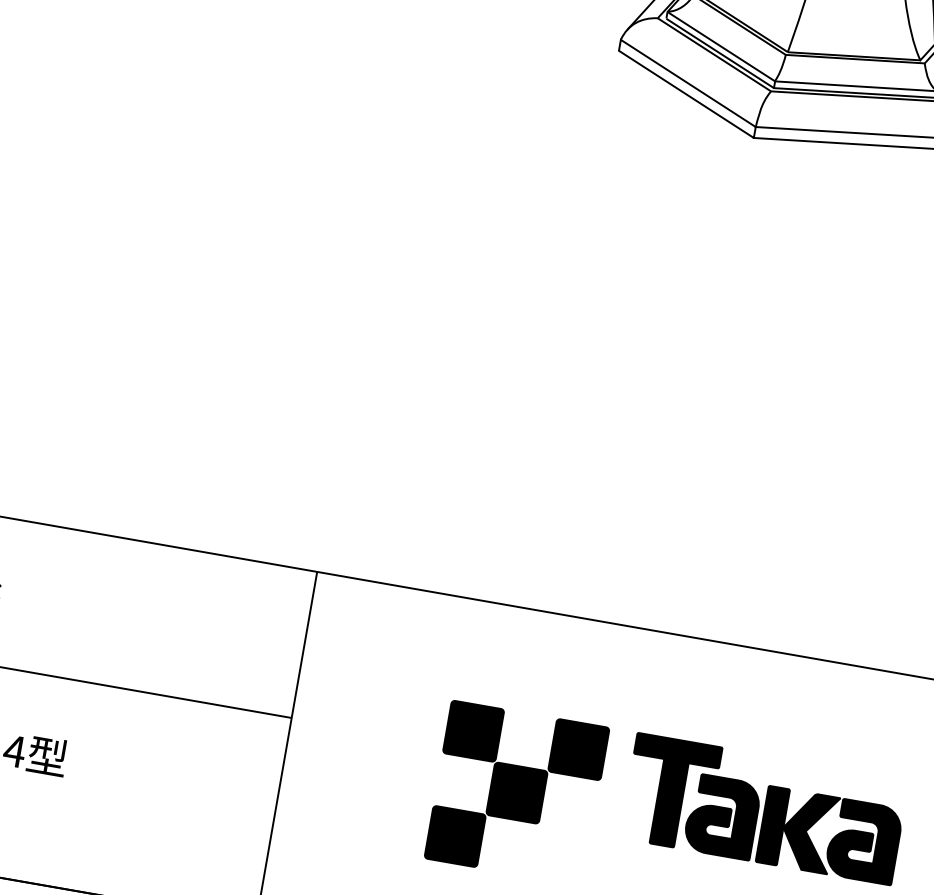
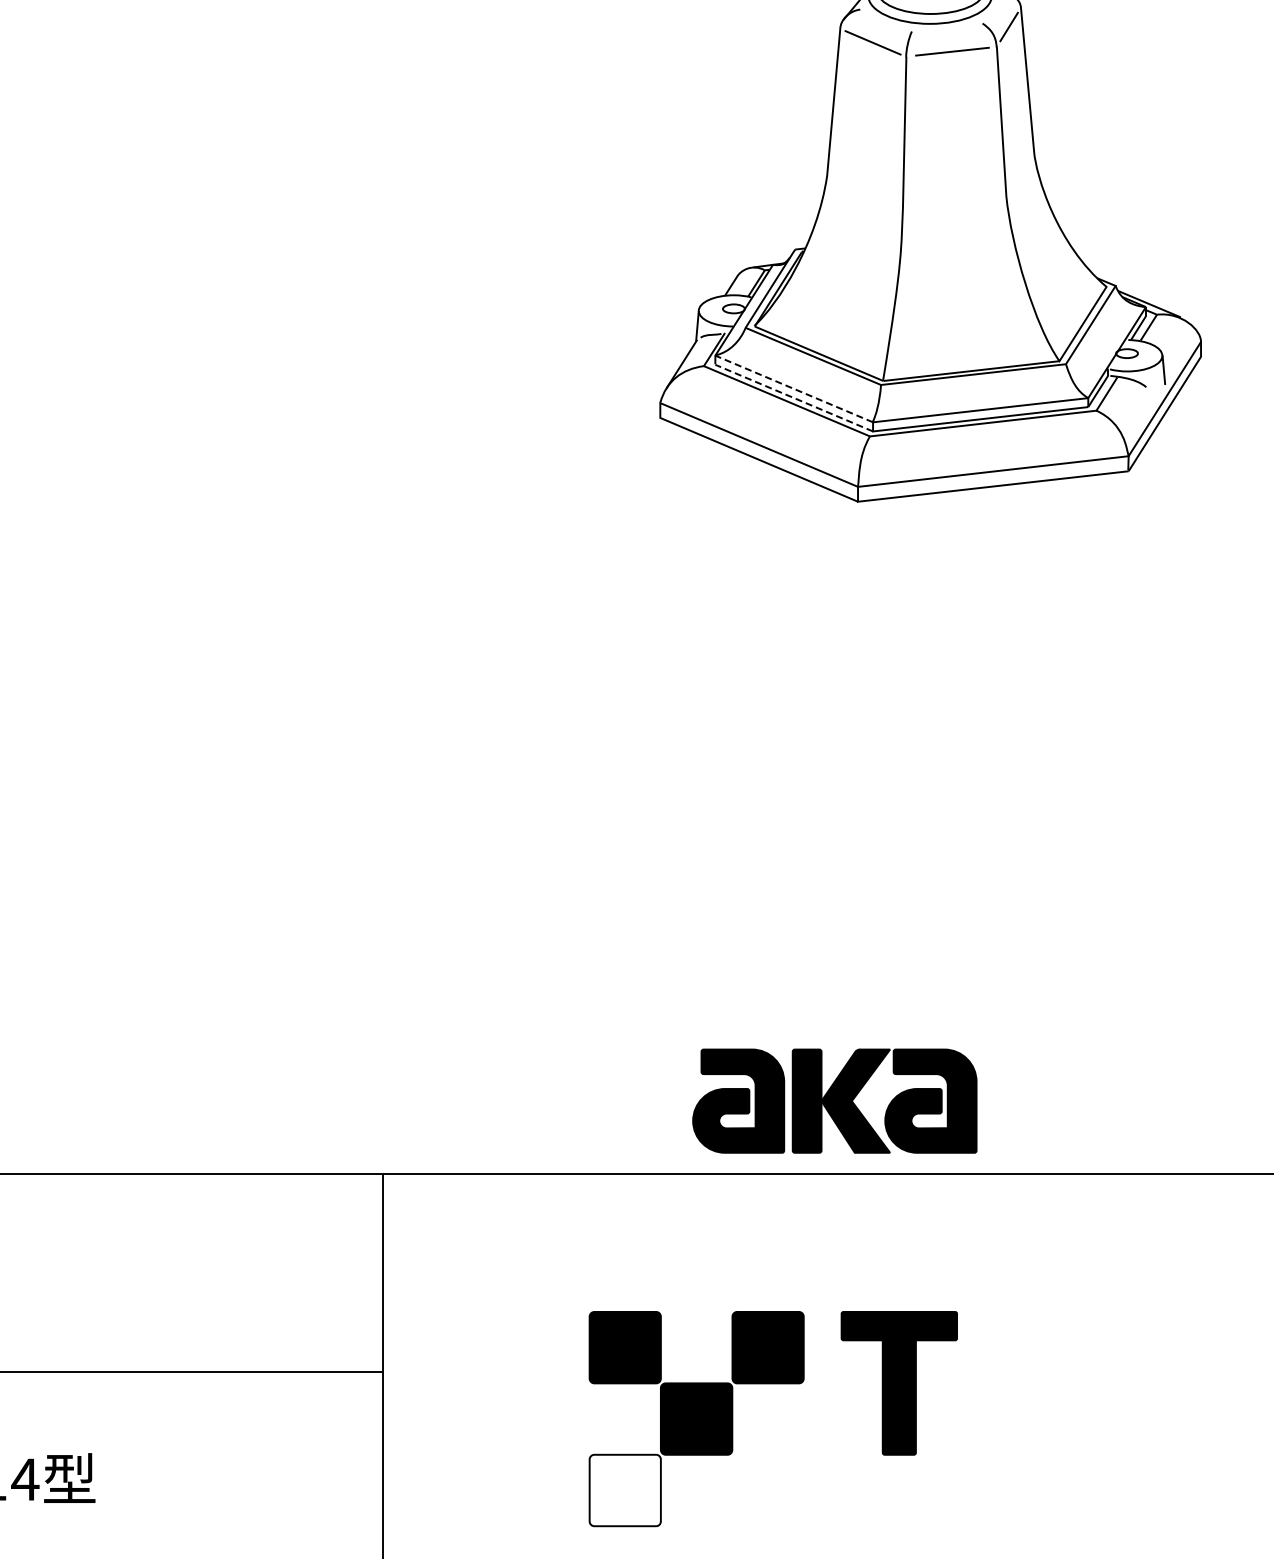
line: (721, 47) -> (794, 389), solid -> dashed
line: (720, 53) -> (794, 398), solid -> dashed
part: (793, 828) -> (834, 1100), moved
fill: (454, 836) -> (624, 1490), removed

